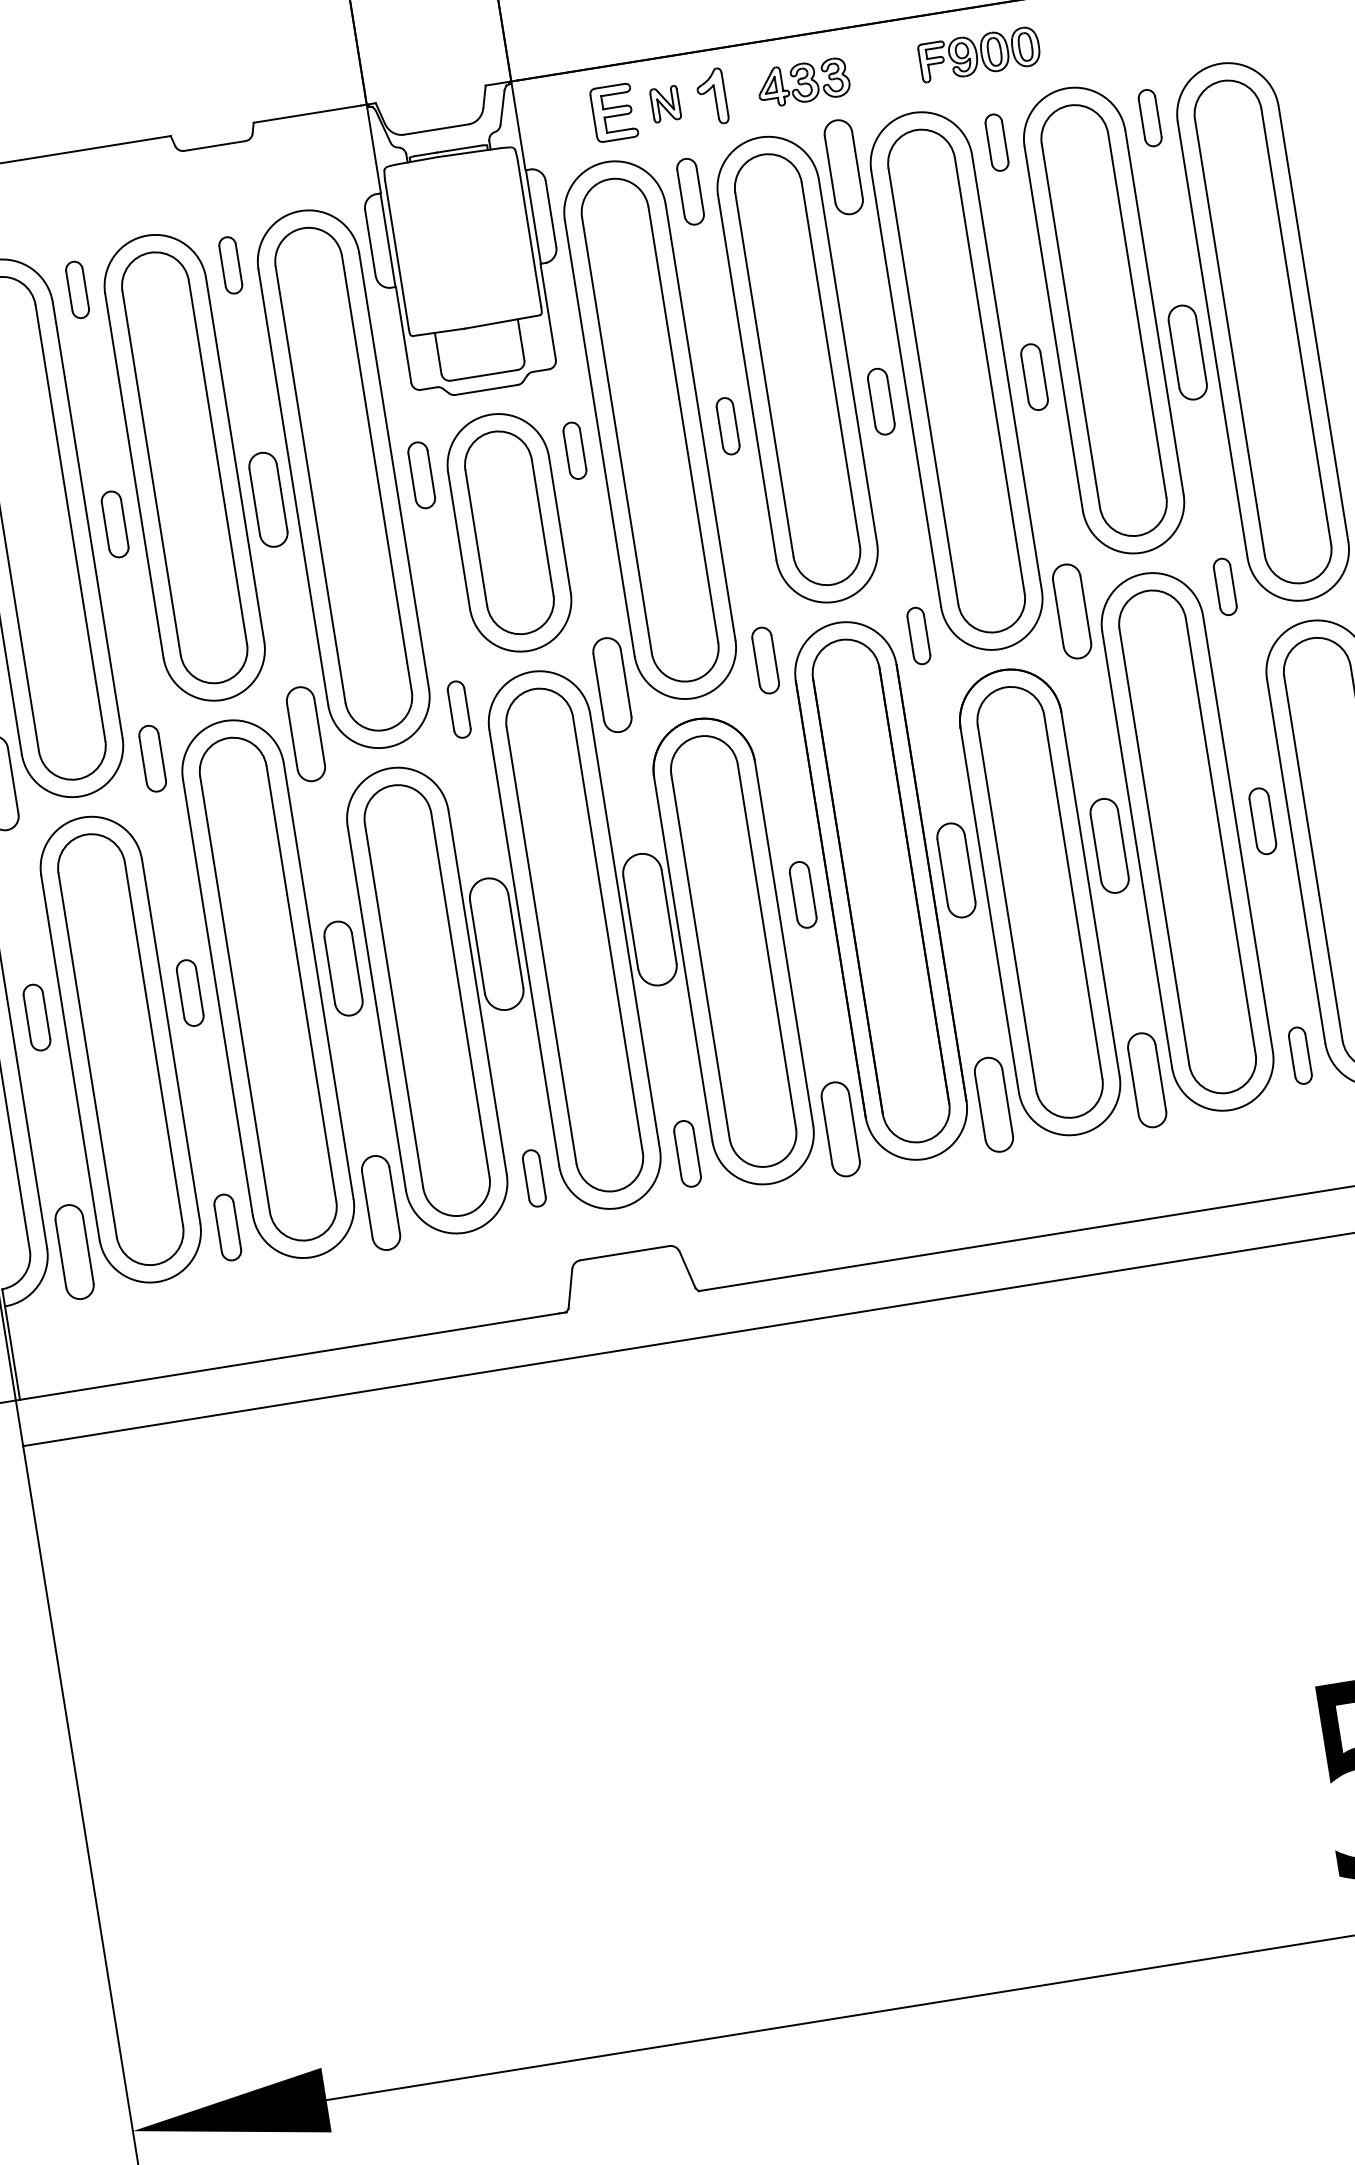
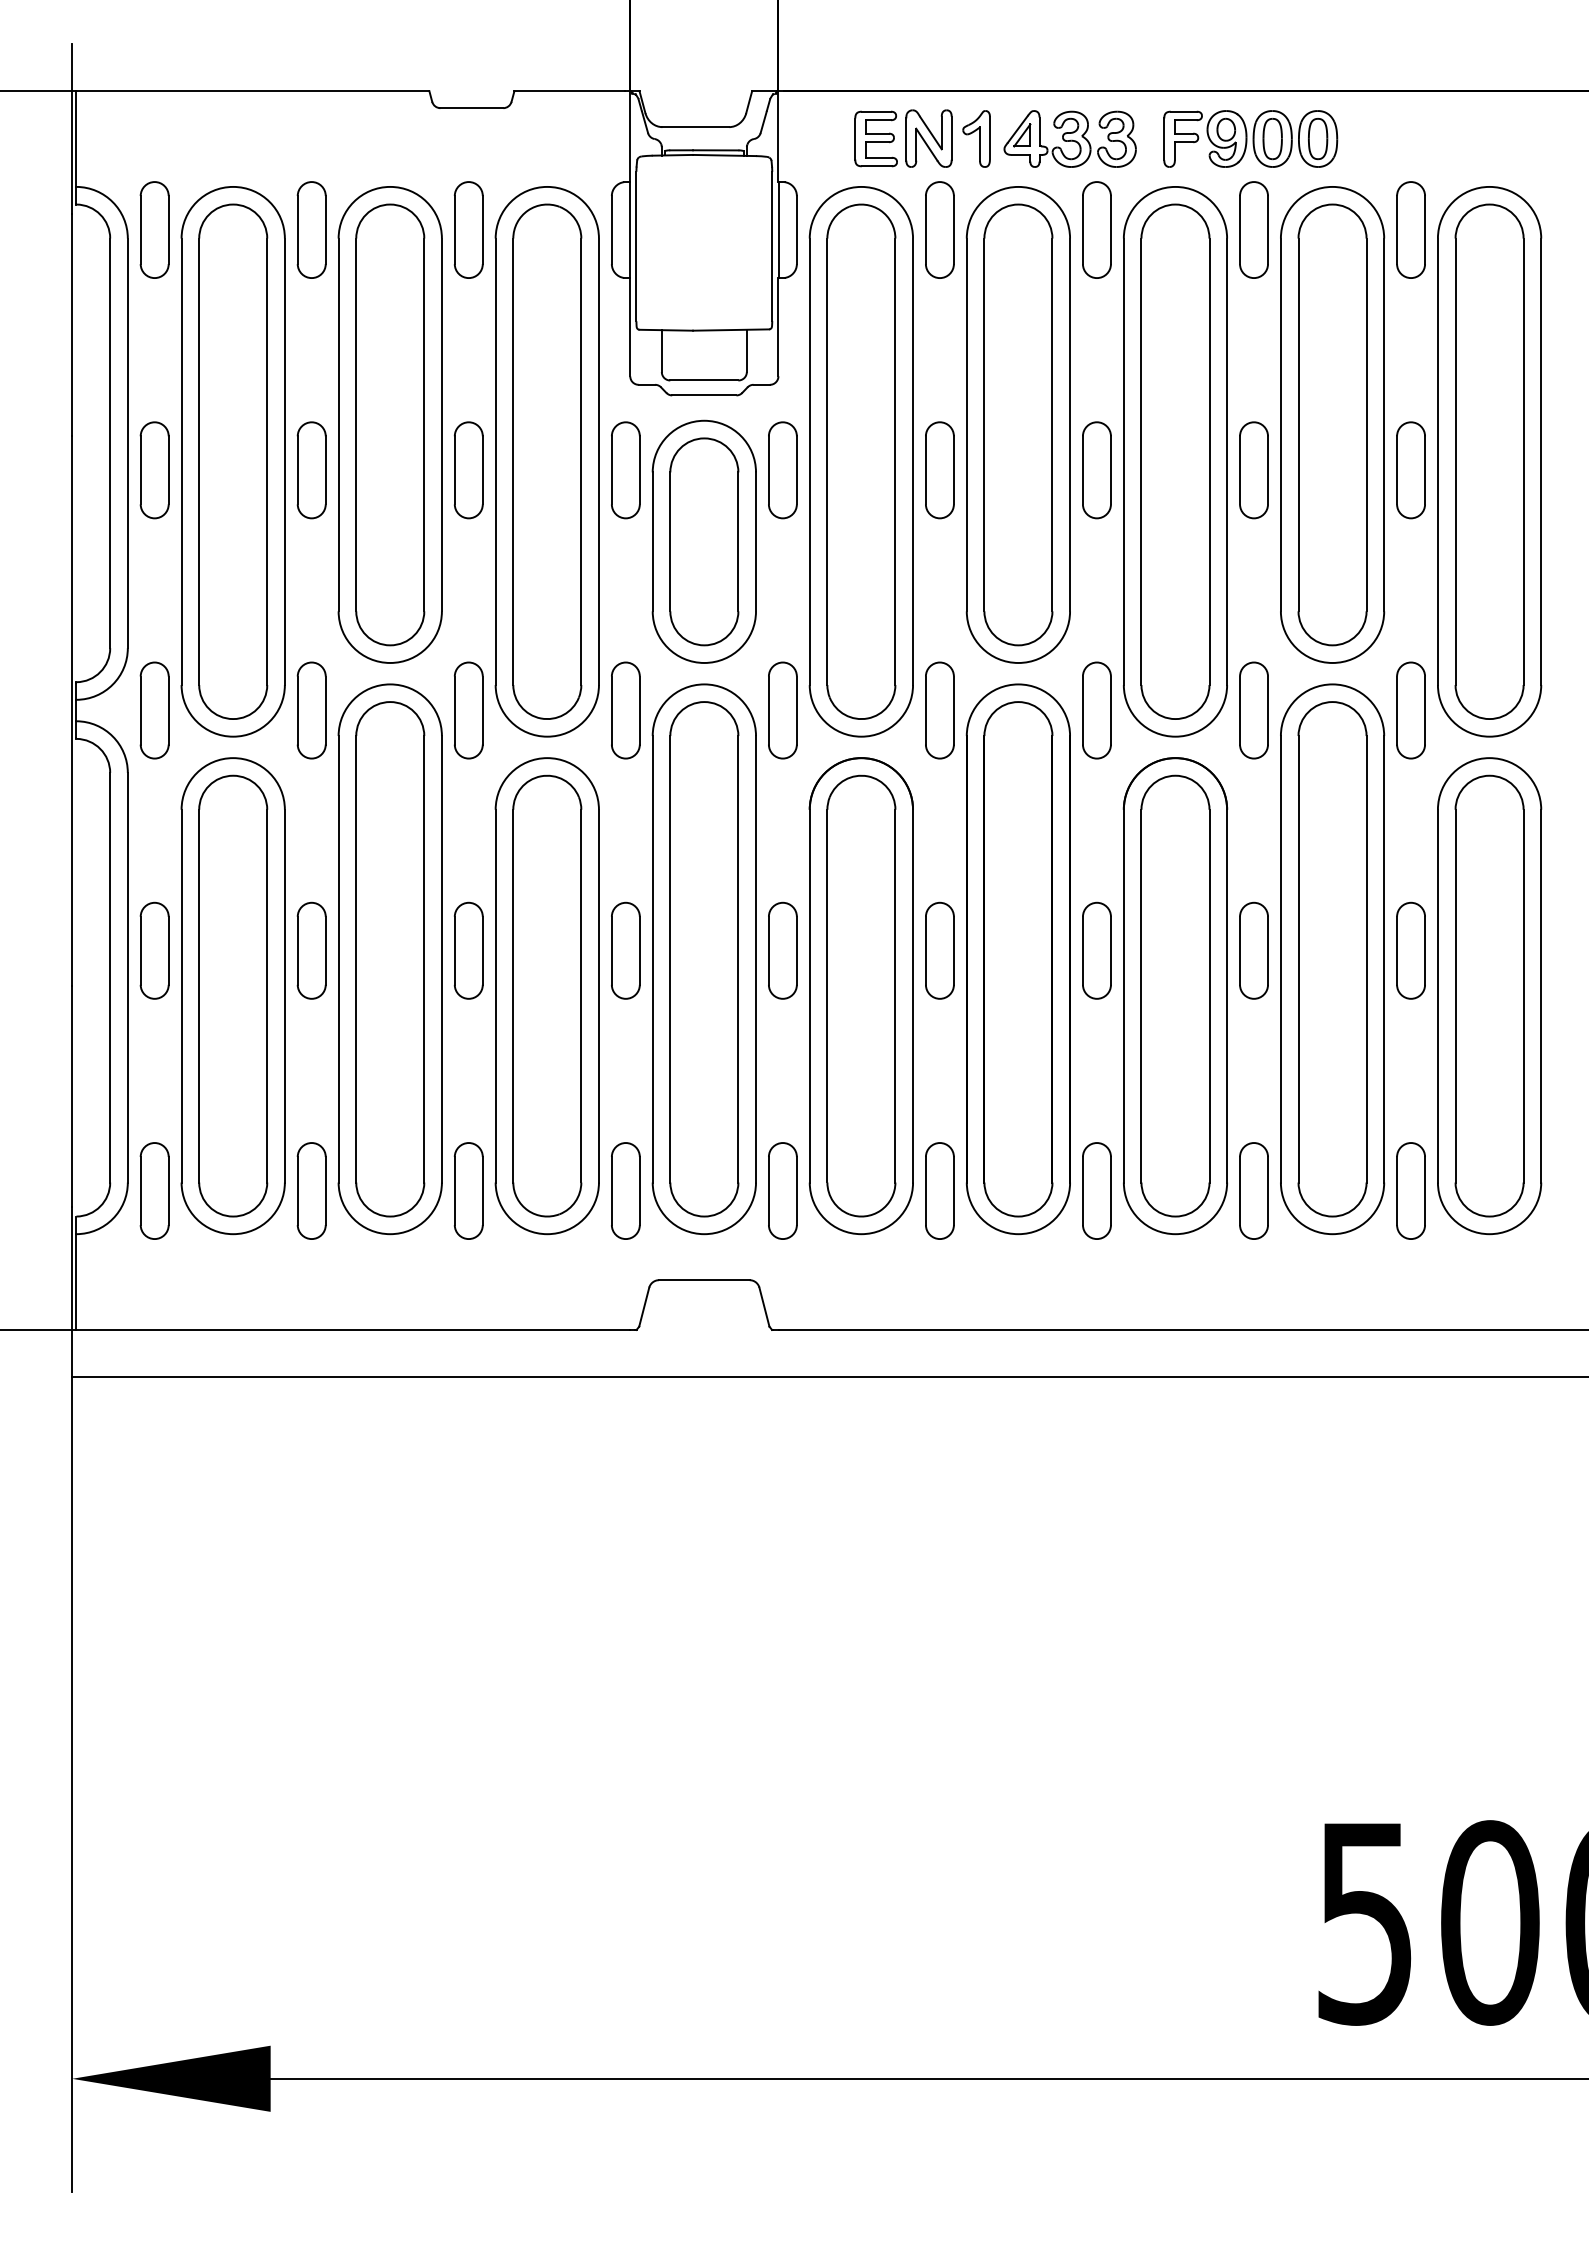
part: (979, 53) -> (1250, 138), size x1.43
part: (802, 82) -> (1069, 138), size x1.43
part: (665, 104) -> (928, 138), size x1.67
part: (1149, 117) -> (1410, 229), size x1.67
part: (996, 142) -> (1253, 229), size x1.67
part: (690, 191) -> (939, 229), size x1.43
part: (230, 264) -> (468, 229), size x1.67
part: (77, 289) -> (311, 229), size x1.67
part: (1034, 377) -> (1253, 470), size x1.43
part: (880, 401) -> (1096, 470), size x1.43
part: (727, 426) -> (939, 470), size x1.67
part: (574, 450) -> (782, 470), size x1.67
part: (421, 475) -> (625, 470), size x1.43
part: (115, 524) -> (311, 470), size x1.43
part: (1224, 586) -> (1410, 710), size x1.67
part: (918, 636) -> (1096, 710), size x1.67
part: (765, 660) -> (939, 710), size x1.43
part: (458, 709) -> (625, 710), size x1.67
part: (152, 758) -> (311, 710), size x1.43
part: (1262, 821) -> (1410, 950), size x1.43
part: (802, 894) -> (939, 950), size x1.43
part: (649, 919) -> (782, 950), size x0.71
part: (496, 943) -> (625, 950), size x0.71
part: (190, 992) -> (311, 950), size x1.43
part: (36, 1017) -> (154, 950), size x1.43
part: (1299, 1055) -> (1410, 1190), size x1.67
part: (687, 1153) -> (782, 1190), size x1.43
part: (533, 1177) -> (625, 1190), size x1.67
part: (227, 1227) -> (311, 1190), size x1.43

